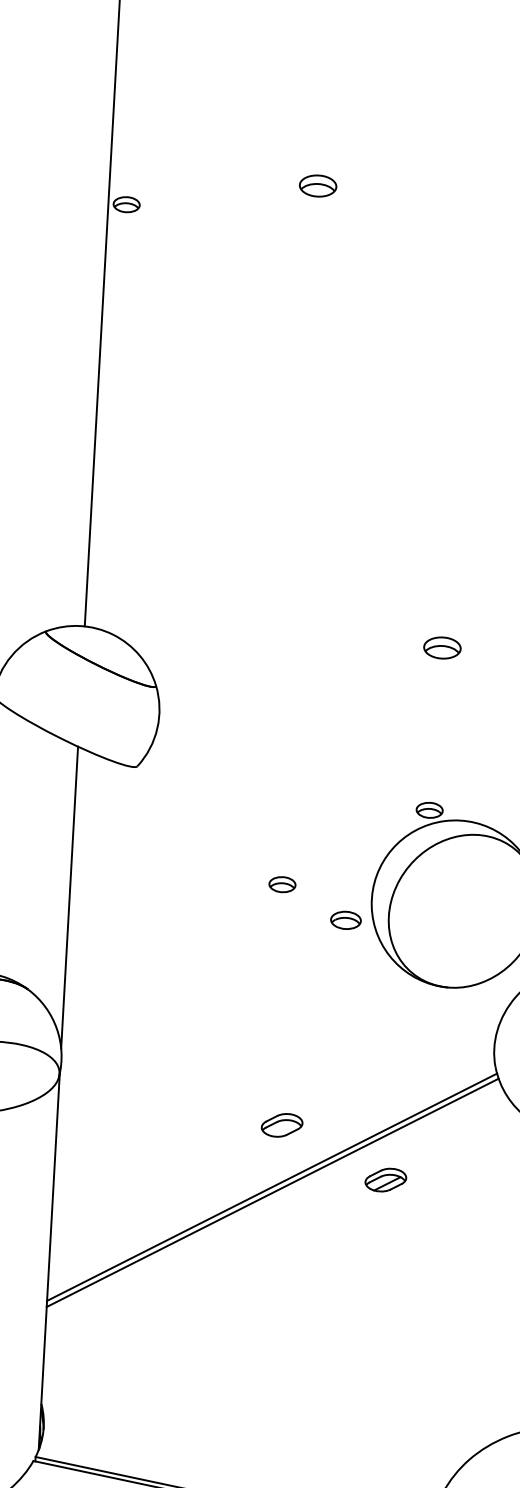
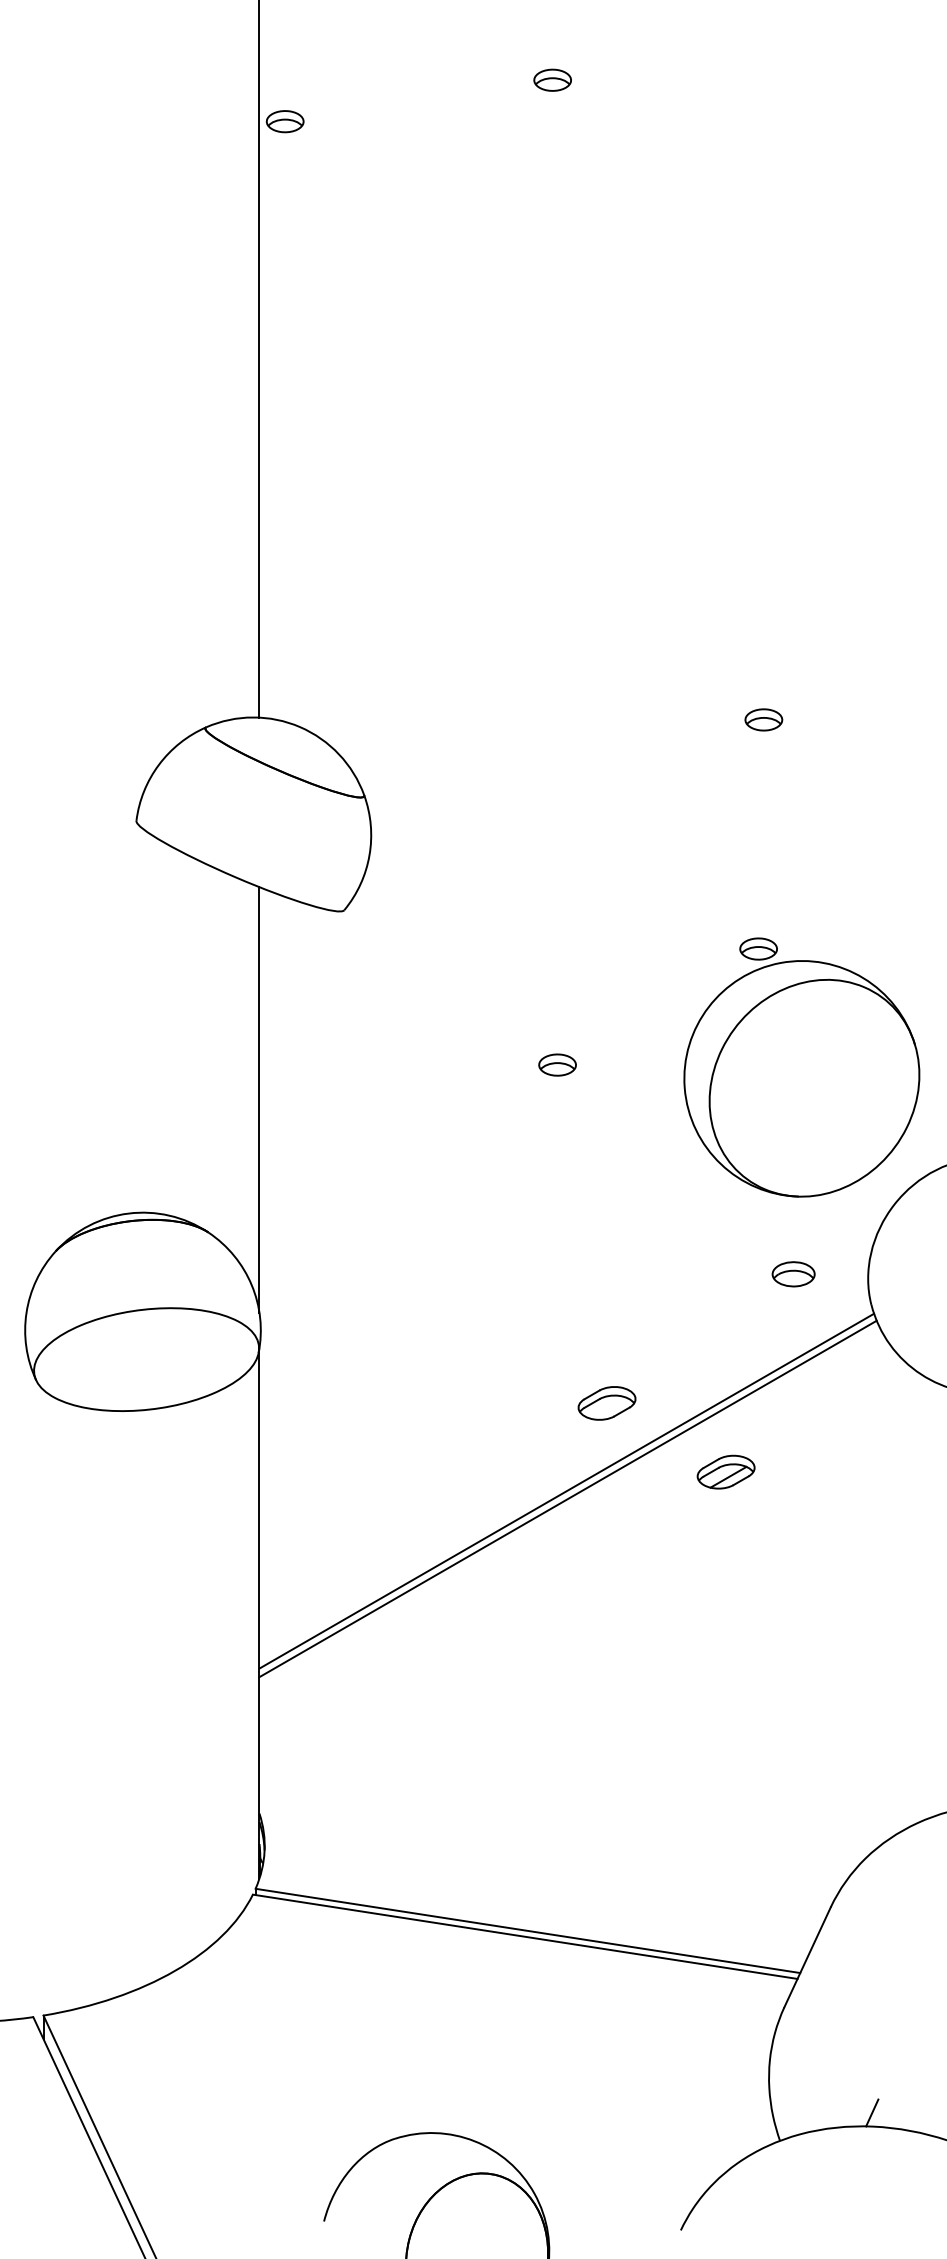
part: (317, 185) -> (552, 79), size x0.71
part: (442, 647) -> (763, 719), size x0.71
part: (345, 920) -> (793, 1274), moved
part: (281, 1125) -> (606, 1403), moved

